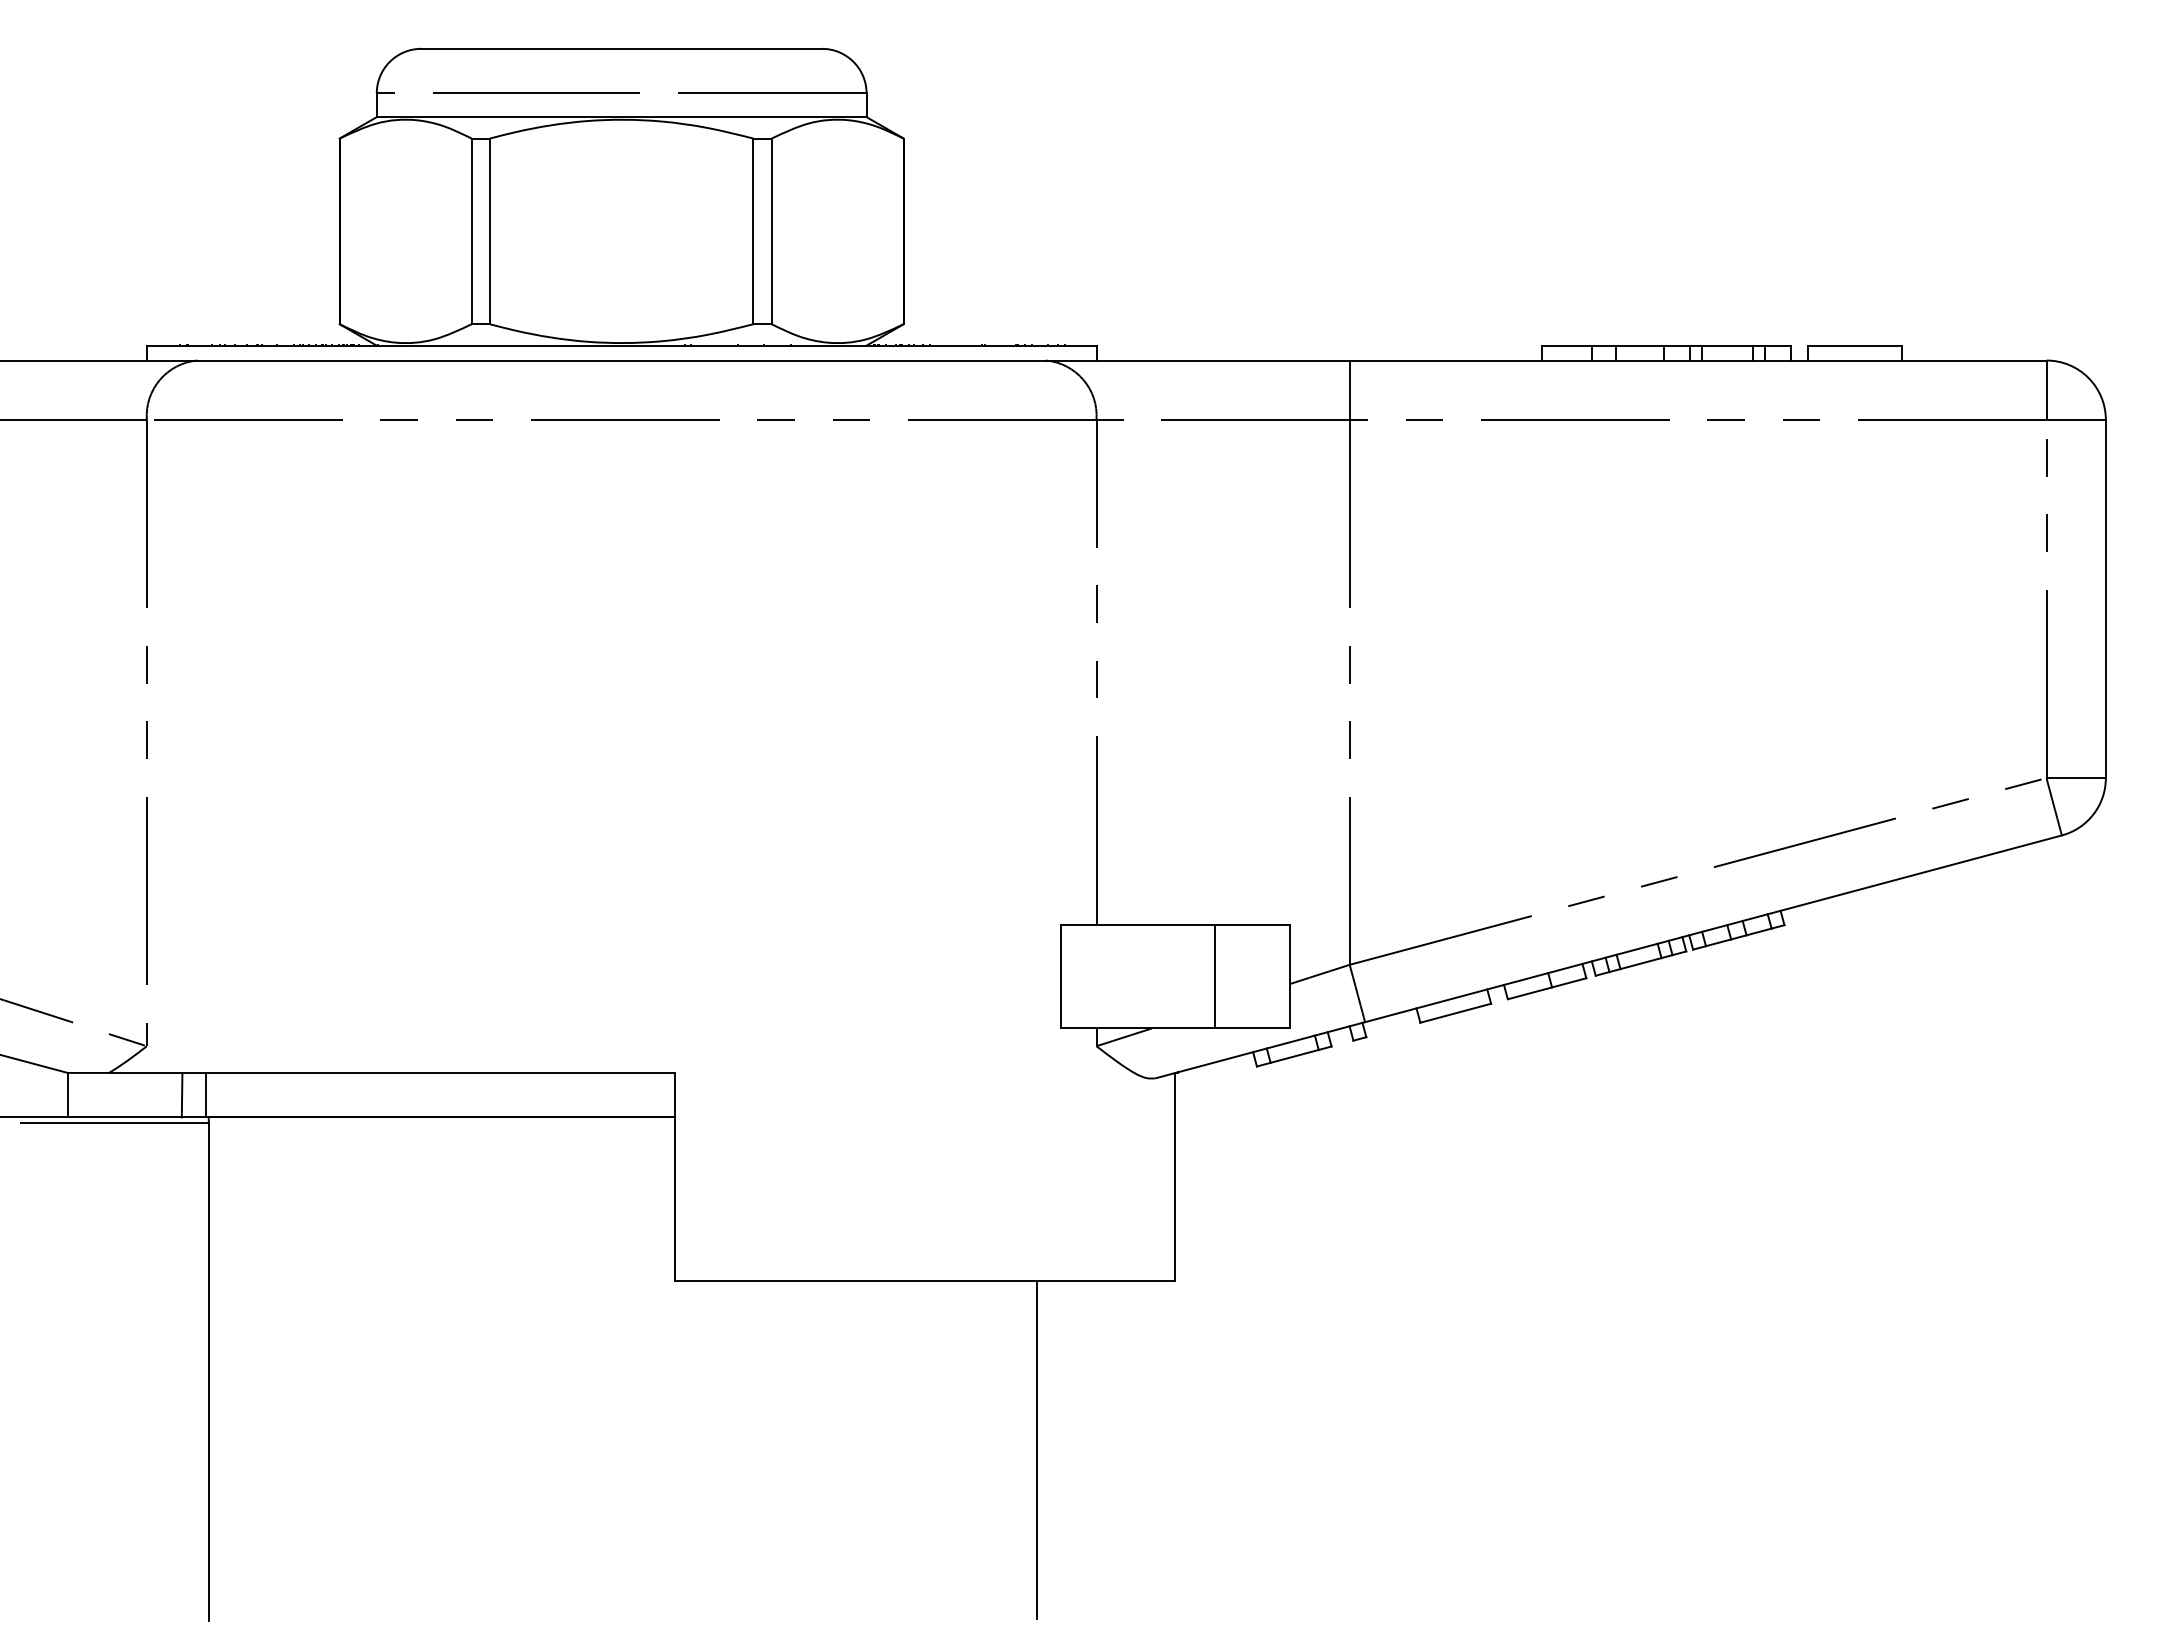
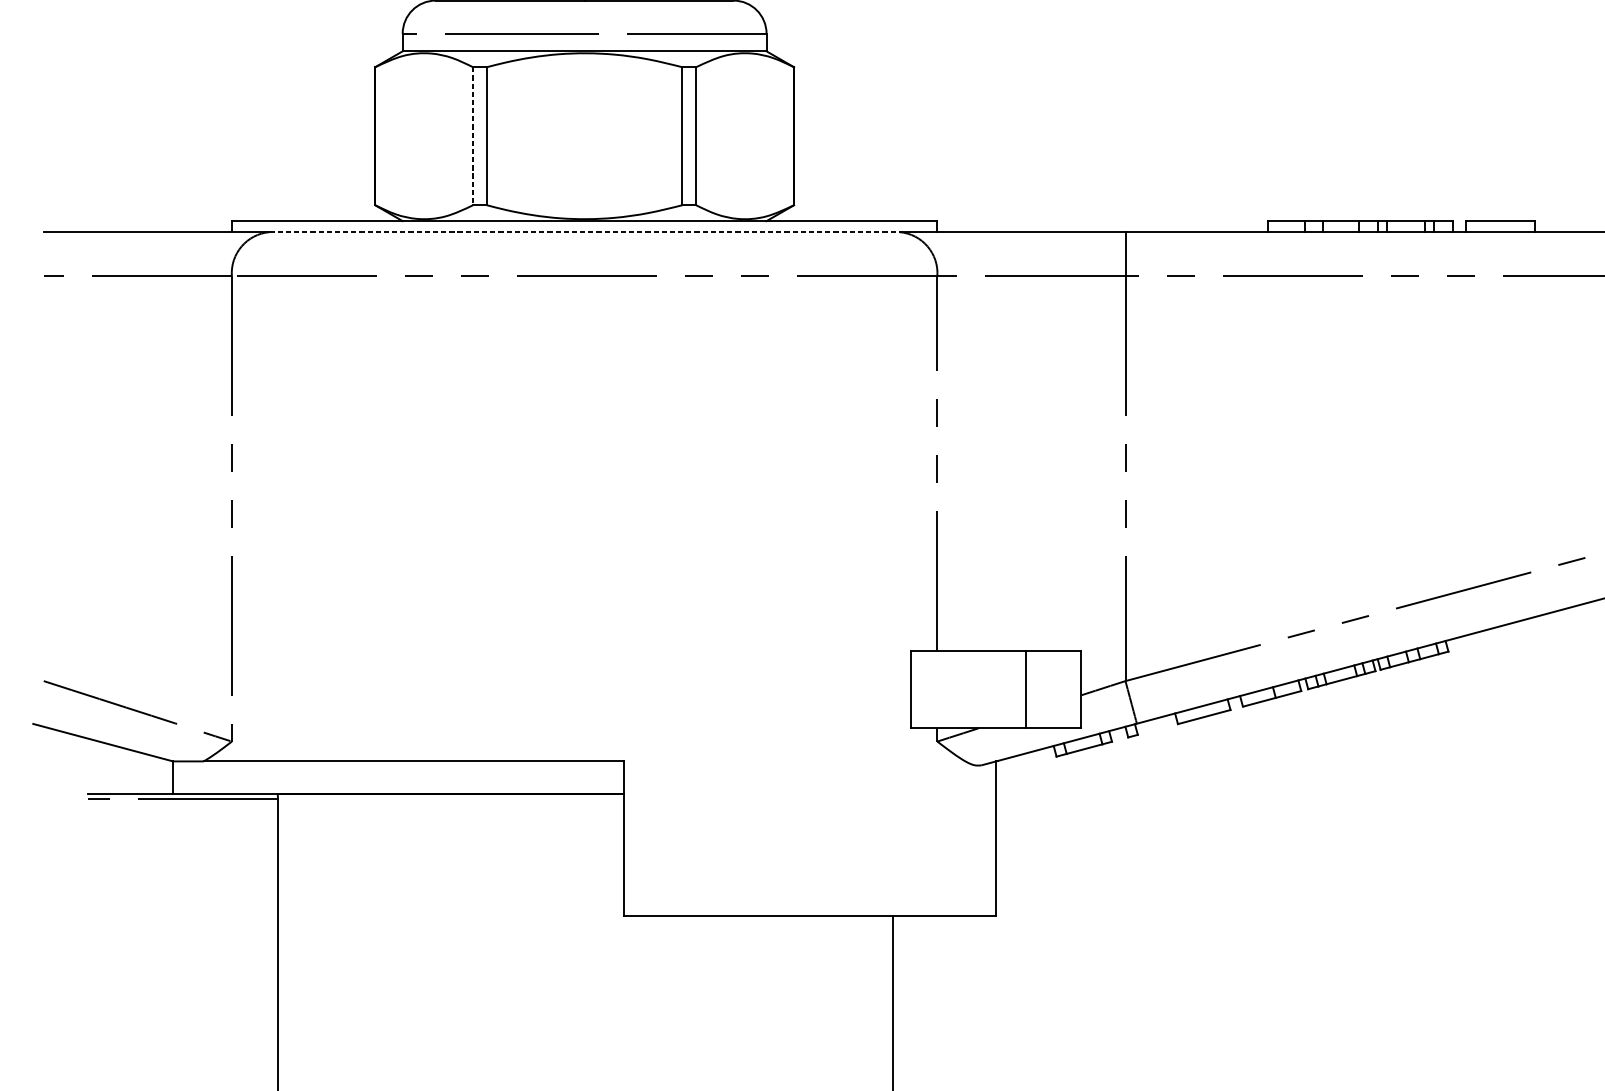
line: (471, 231) -> (473, 136), solid -> dashed
line: (622, 360) -> (585, 232), solid -> dashed
line: (181, 1094) -> (257, 777), removed
line: (206, 1094) -> (276, 777), removed

